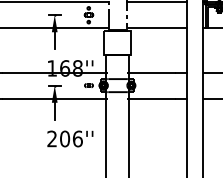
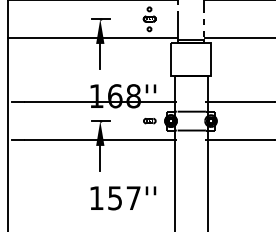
text: (64, 138) -> (114, 197), 206'' -> 157''

